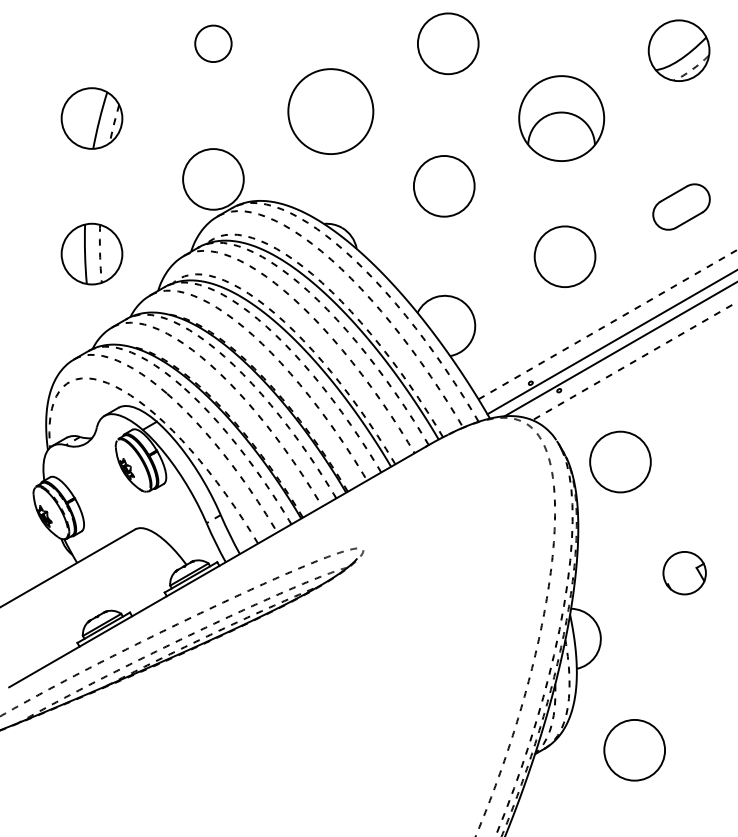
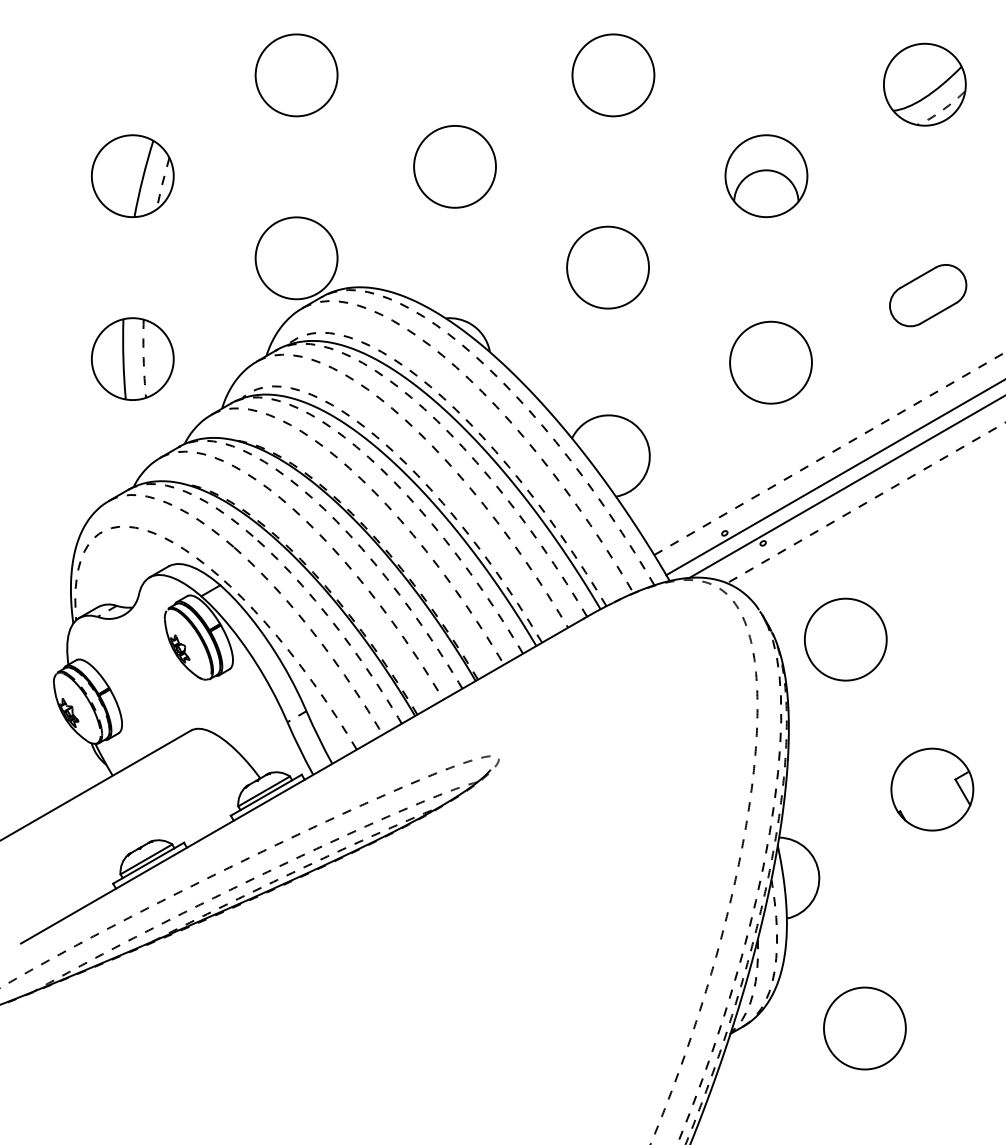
circle: (213, 43) -> (296, 75), size x1.67
circle: (330, 111) -> (454, 166), size x0.71
part: (561, 118) -> (766, 175), size x0.71
part: (684, 573) -> (932, 789), size x1.43

